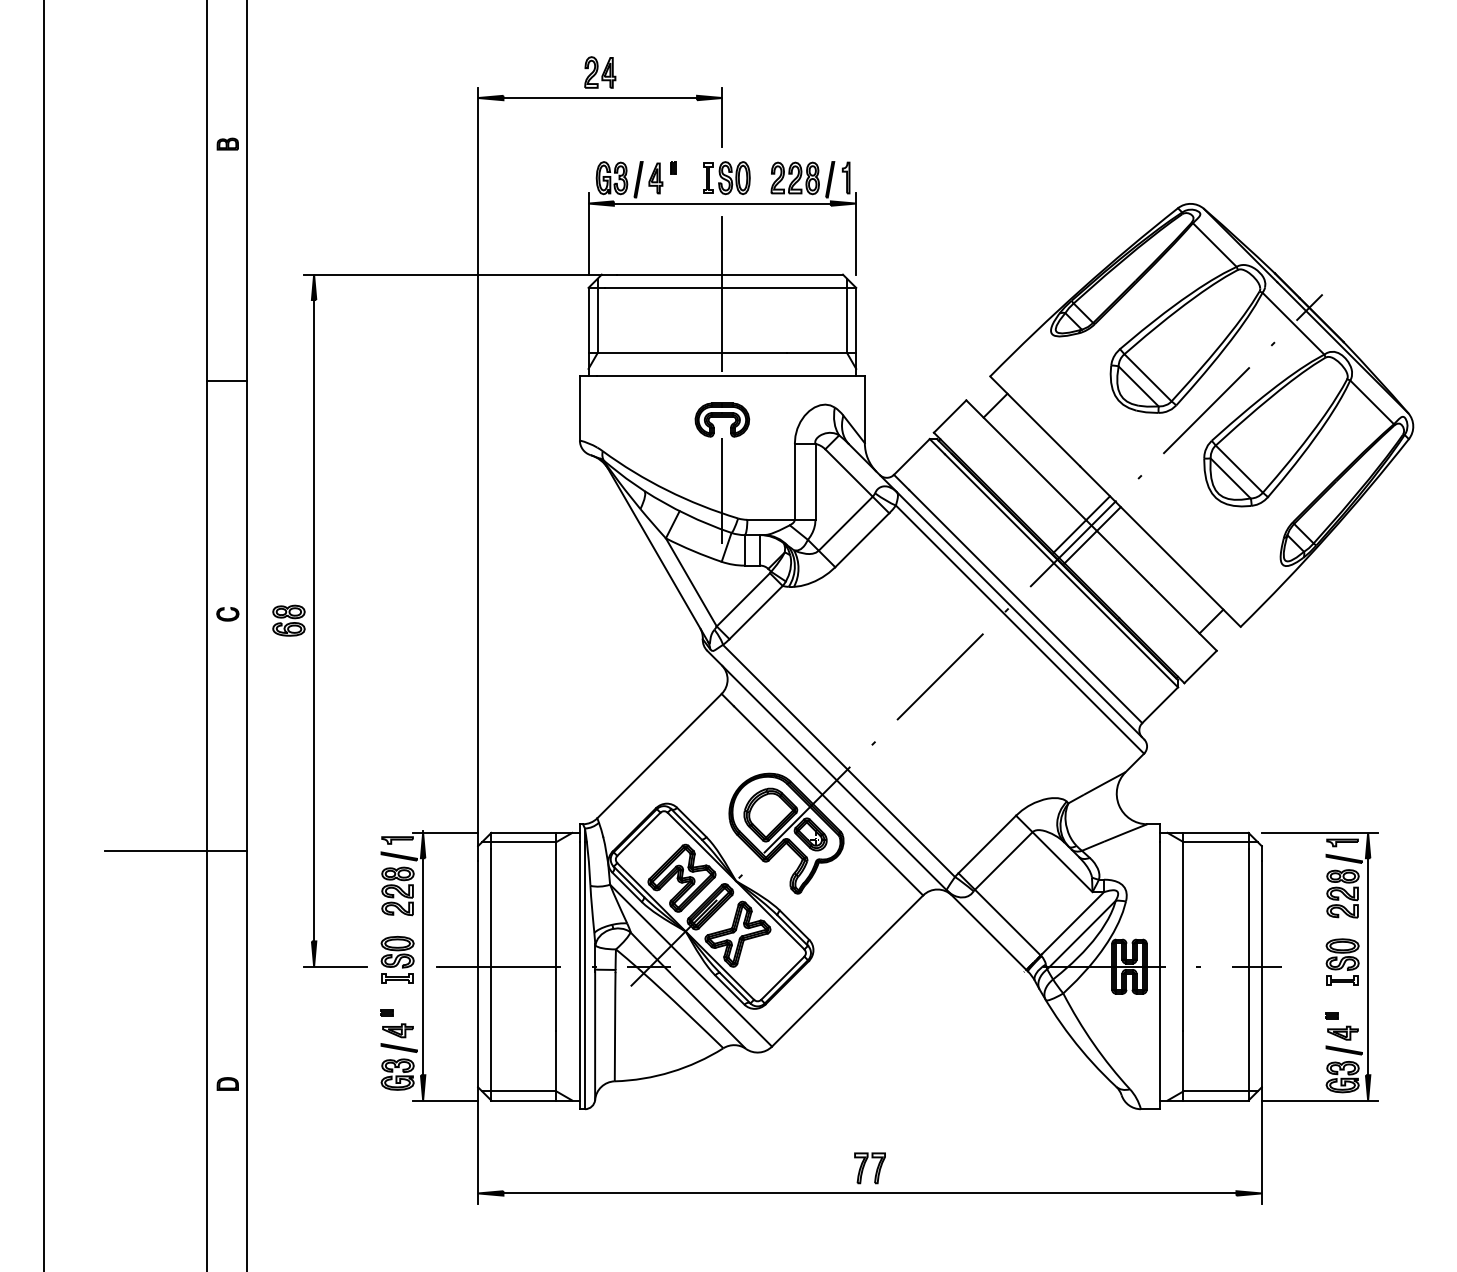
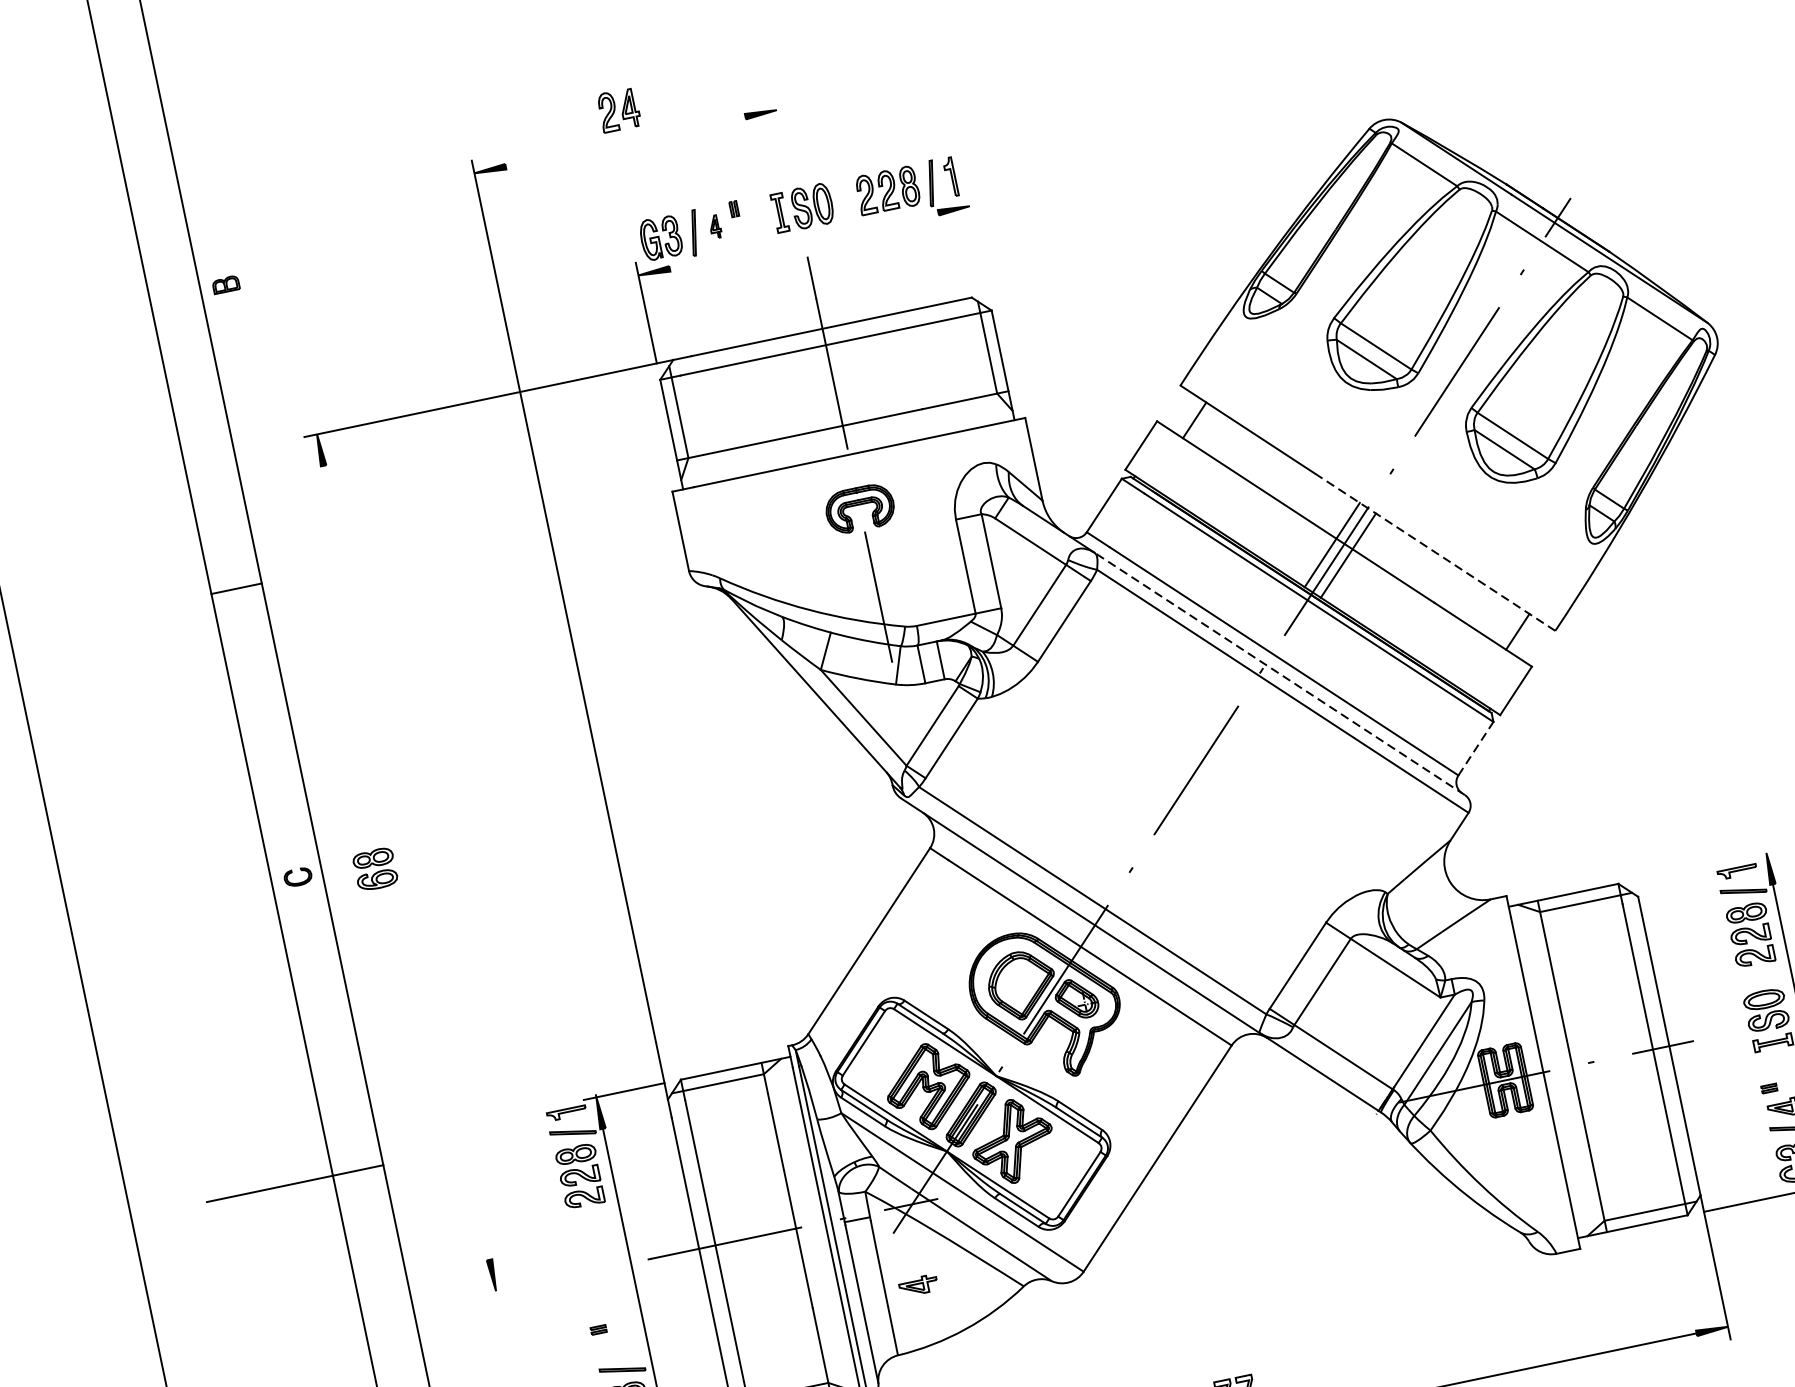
line: (600, 98) -> (626, 142), removed
line: (722, 116) -> (781, 132), removed
part: (227, 143) -> (225, 284), moved
part: (655, 178) -> (714, 227), size x0.6
line: (721, 203) -> (803, 240), removed
line: (856, 233) -> (977, 243), removed
line: (1160, 546) -> (1435, 552), solid -> dashed
line: (1020, 615) -> (1279, 673), solid -> dashed
line: (314, 620) -> (407, 862), removed
line: (1160, 704) -> (1476, 747), solid -> dashed
line: (1319, 832) -> (1706, 865), removed
part: (397, 959) -> (597, 1260), removed
line: (334, 966) -> (521, 1285), removed
part: (397, 1030) -> (917, 1285), moved

